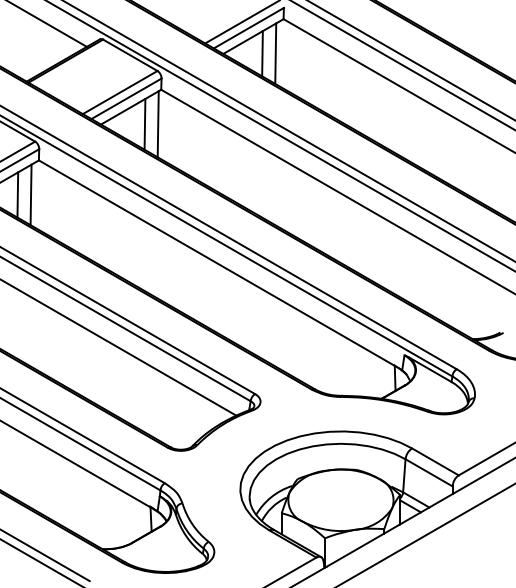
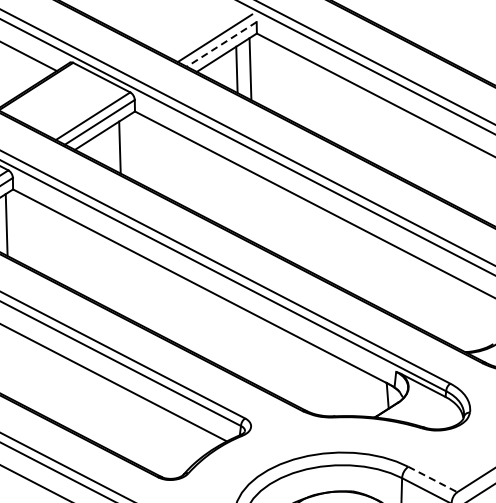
line: (248, 28) -> (221, 44), solid -> dashed
line: (157, 124) -> (132, 147), removed
line: (435, 461) -> (432, 479), solid -> dashed

